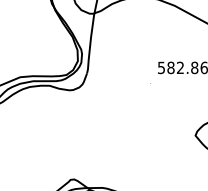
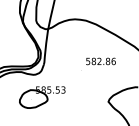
part: (84, 128) -> (42, 97), added

